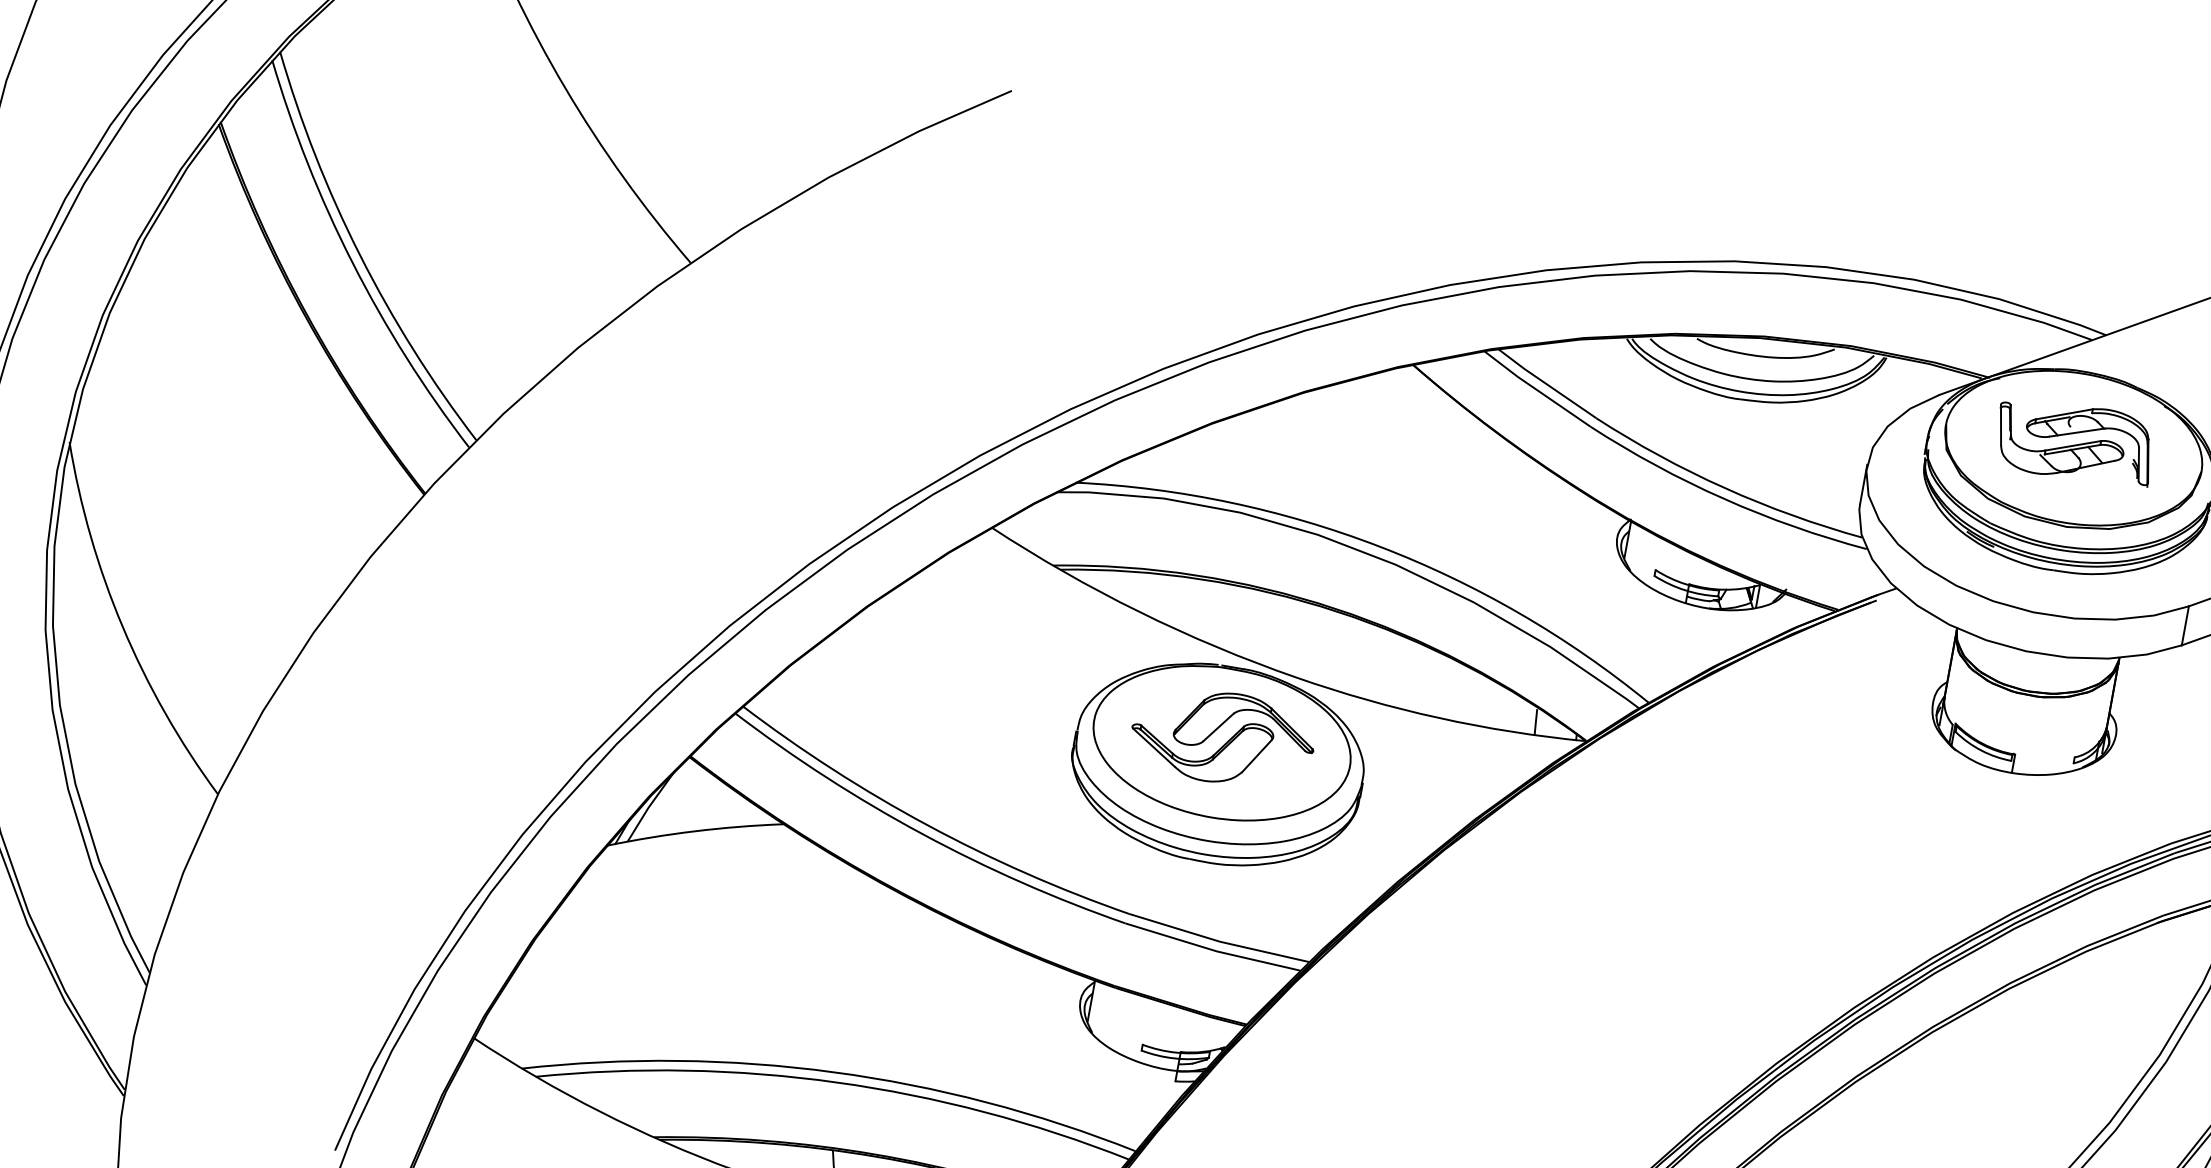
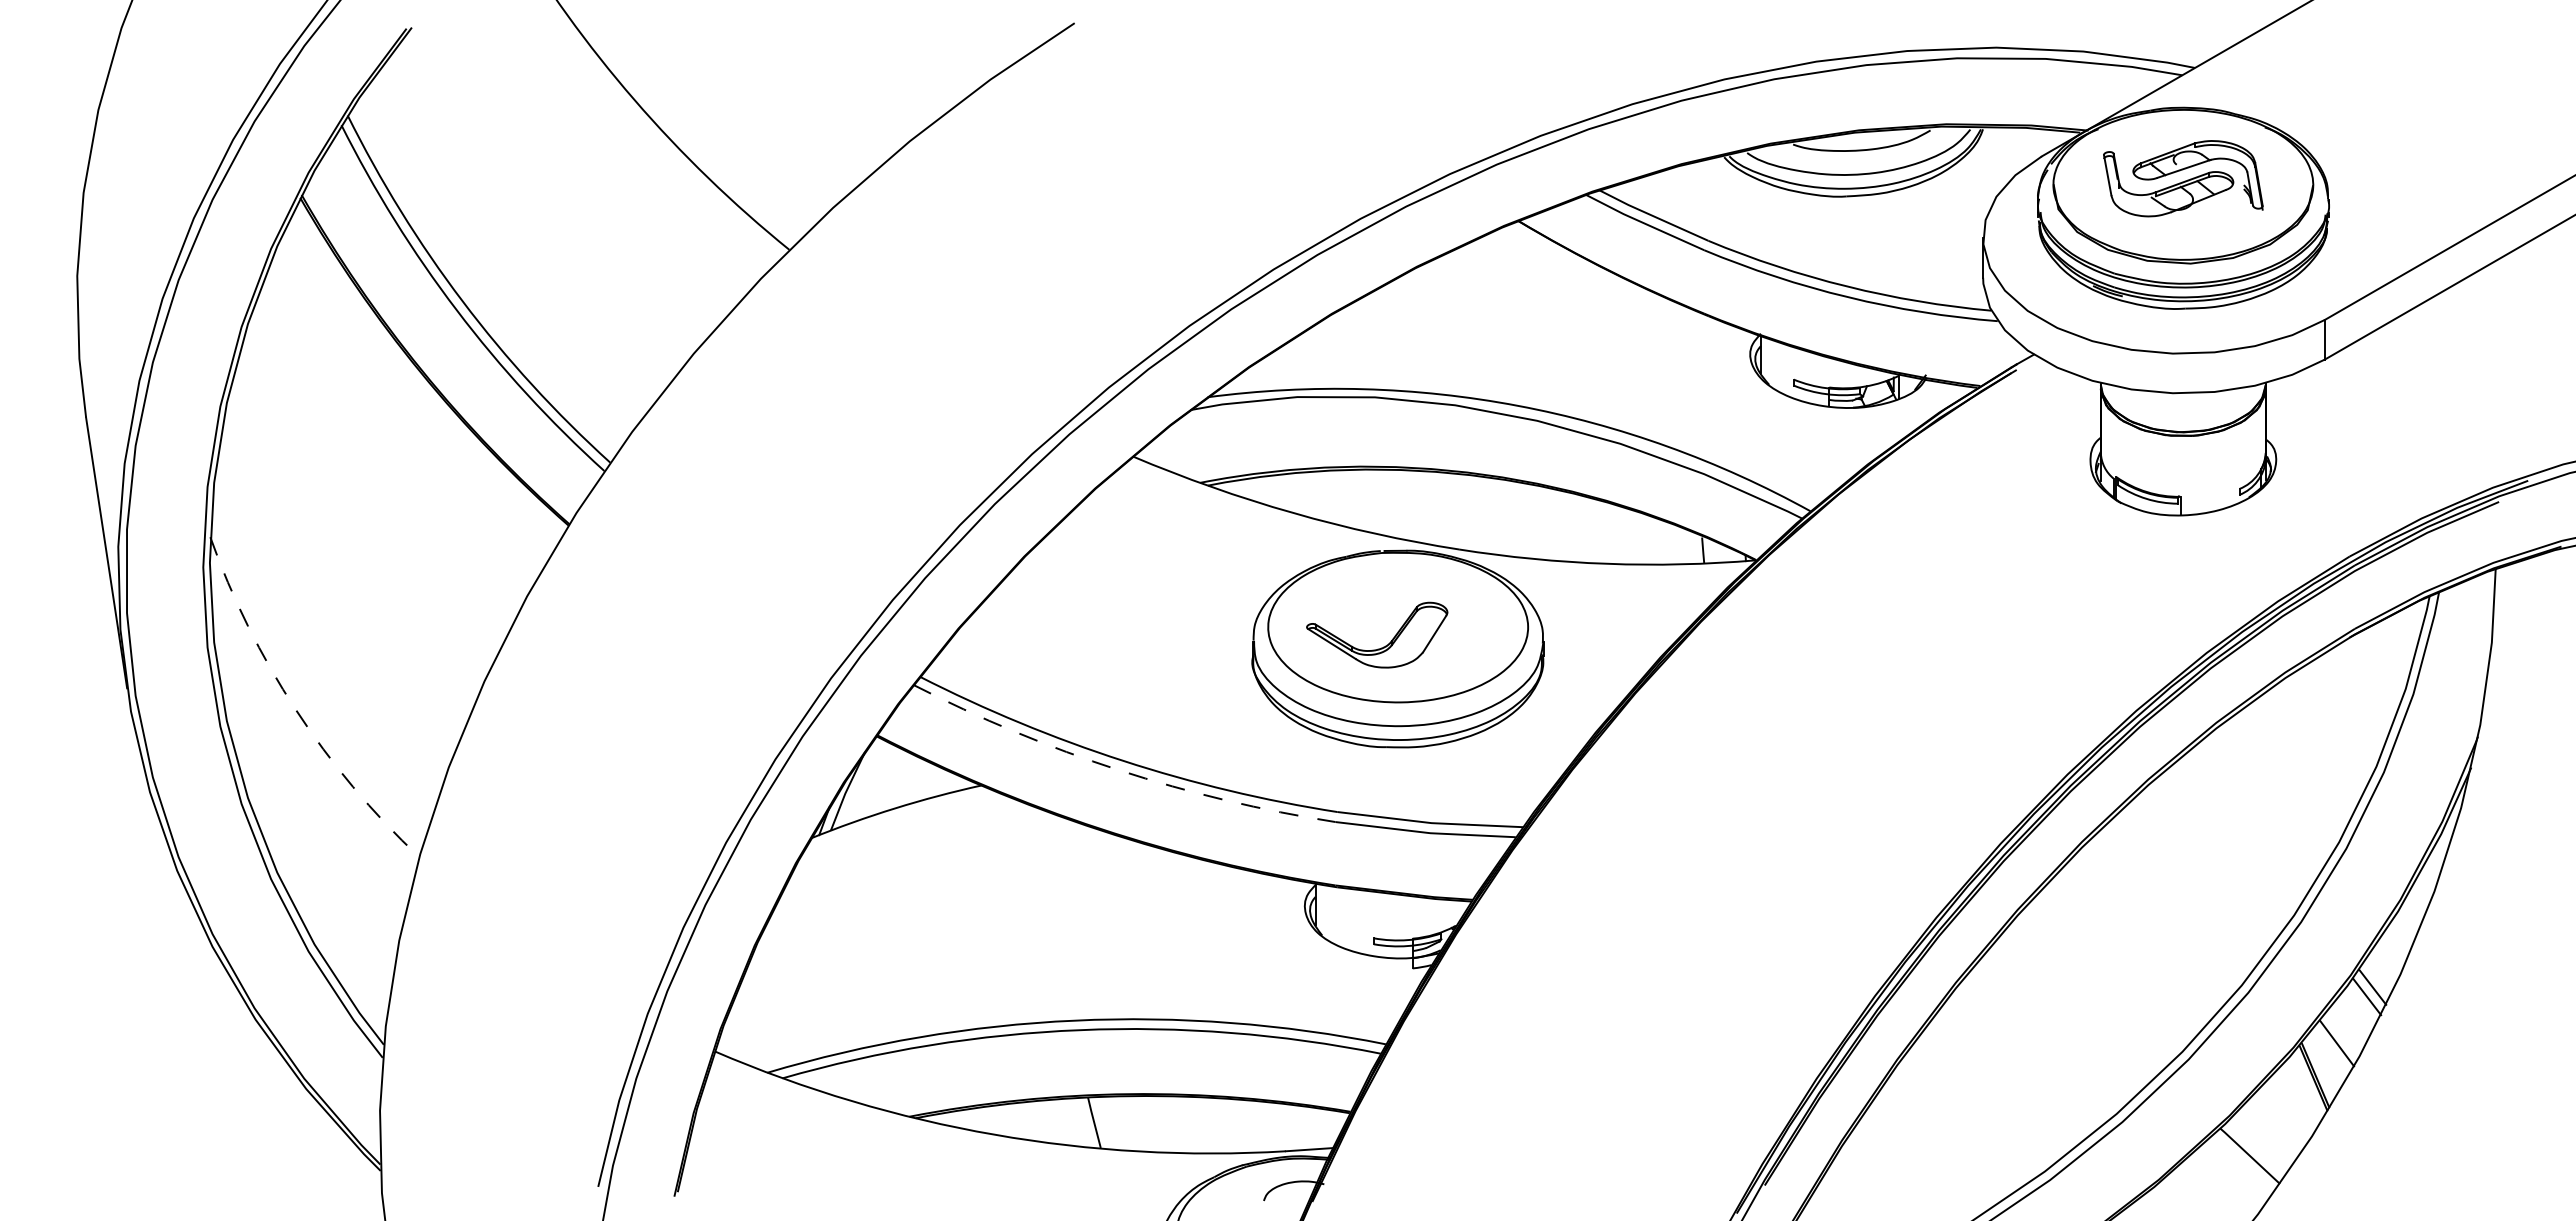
arc: (122, 626) -> (295, 709), solid -> dashed
part: (1246, 711) -> (1416, 591), removed
arc: (922, 834) -> (1119, 770), solid -> dashed

